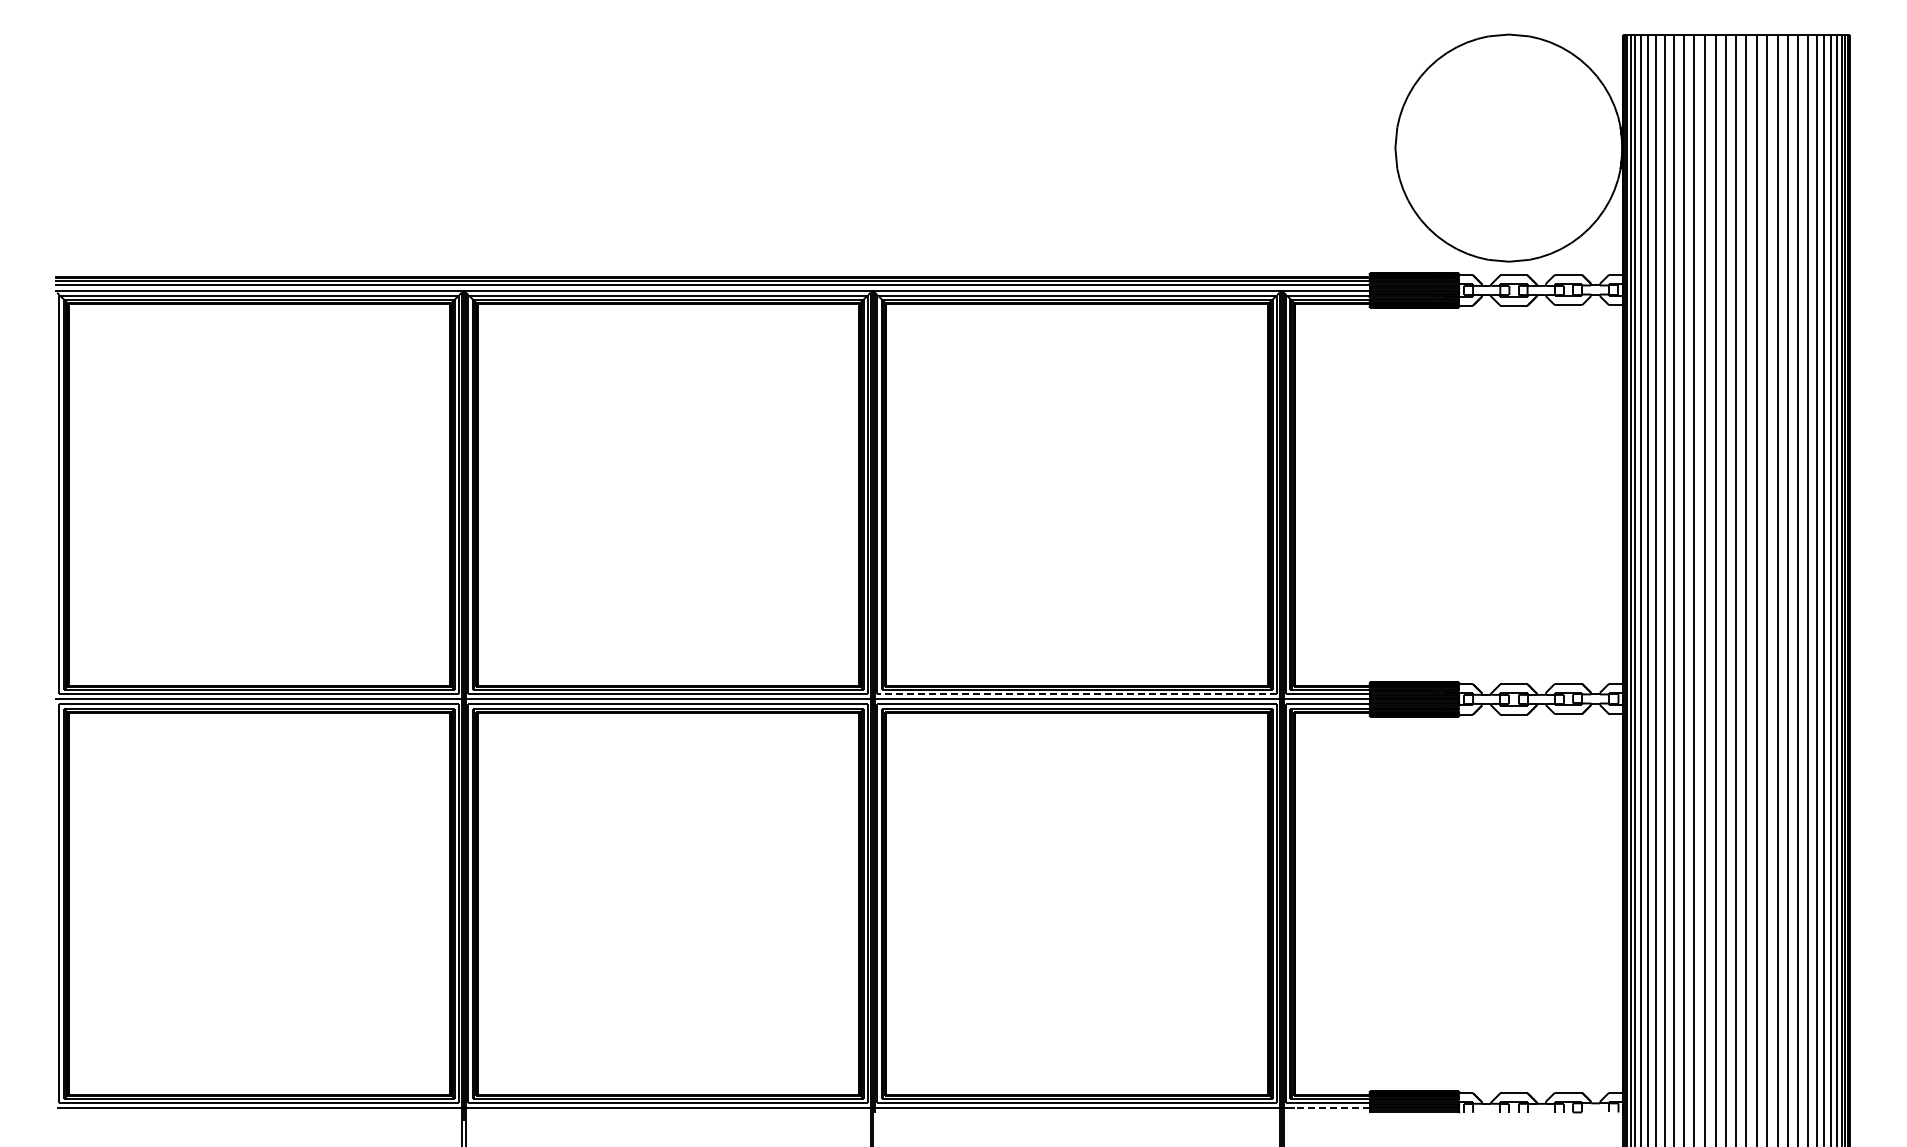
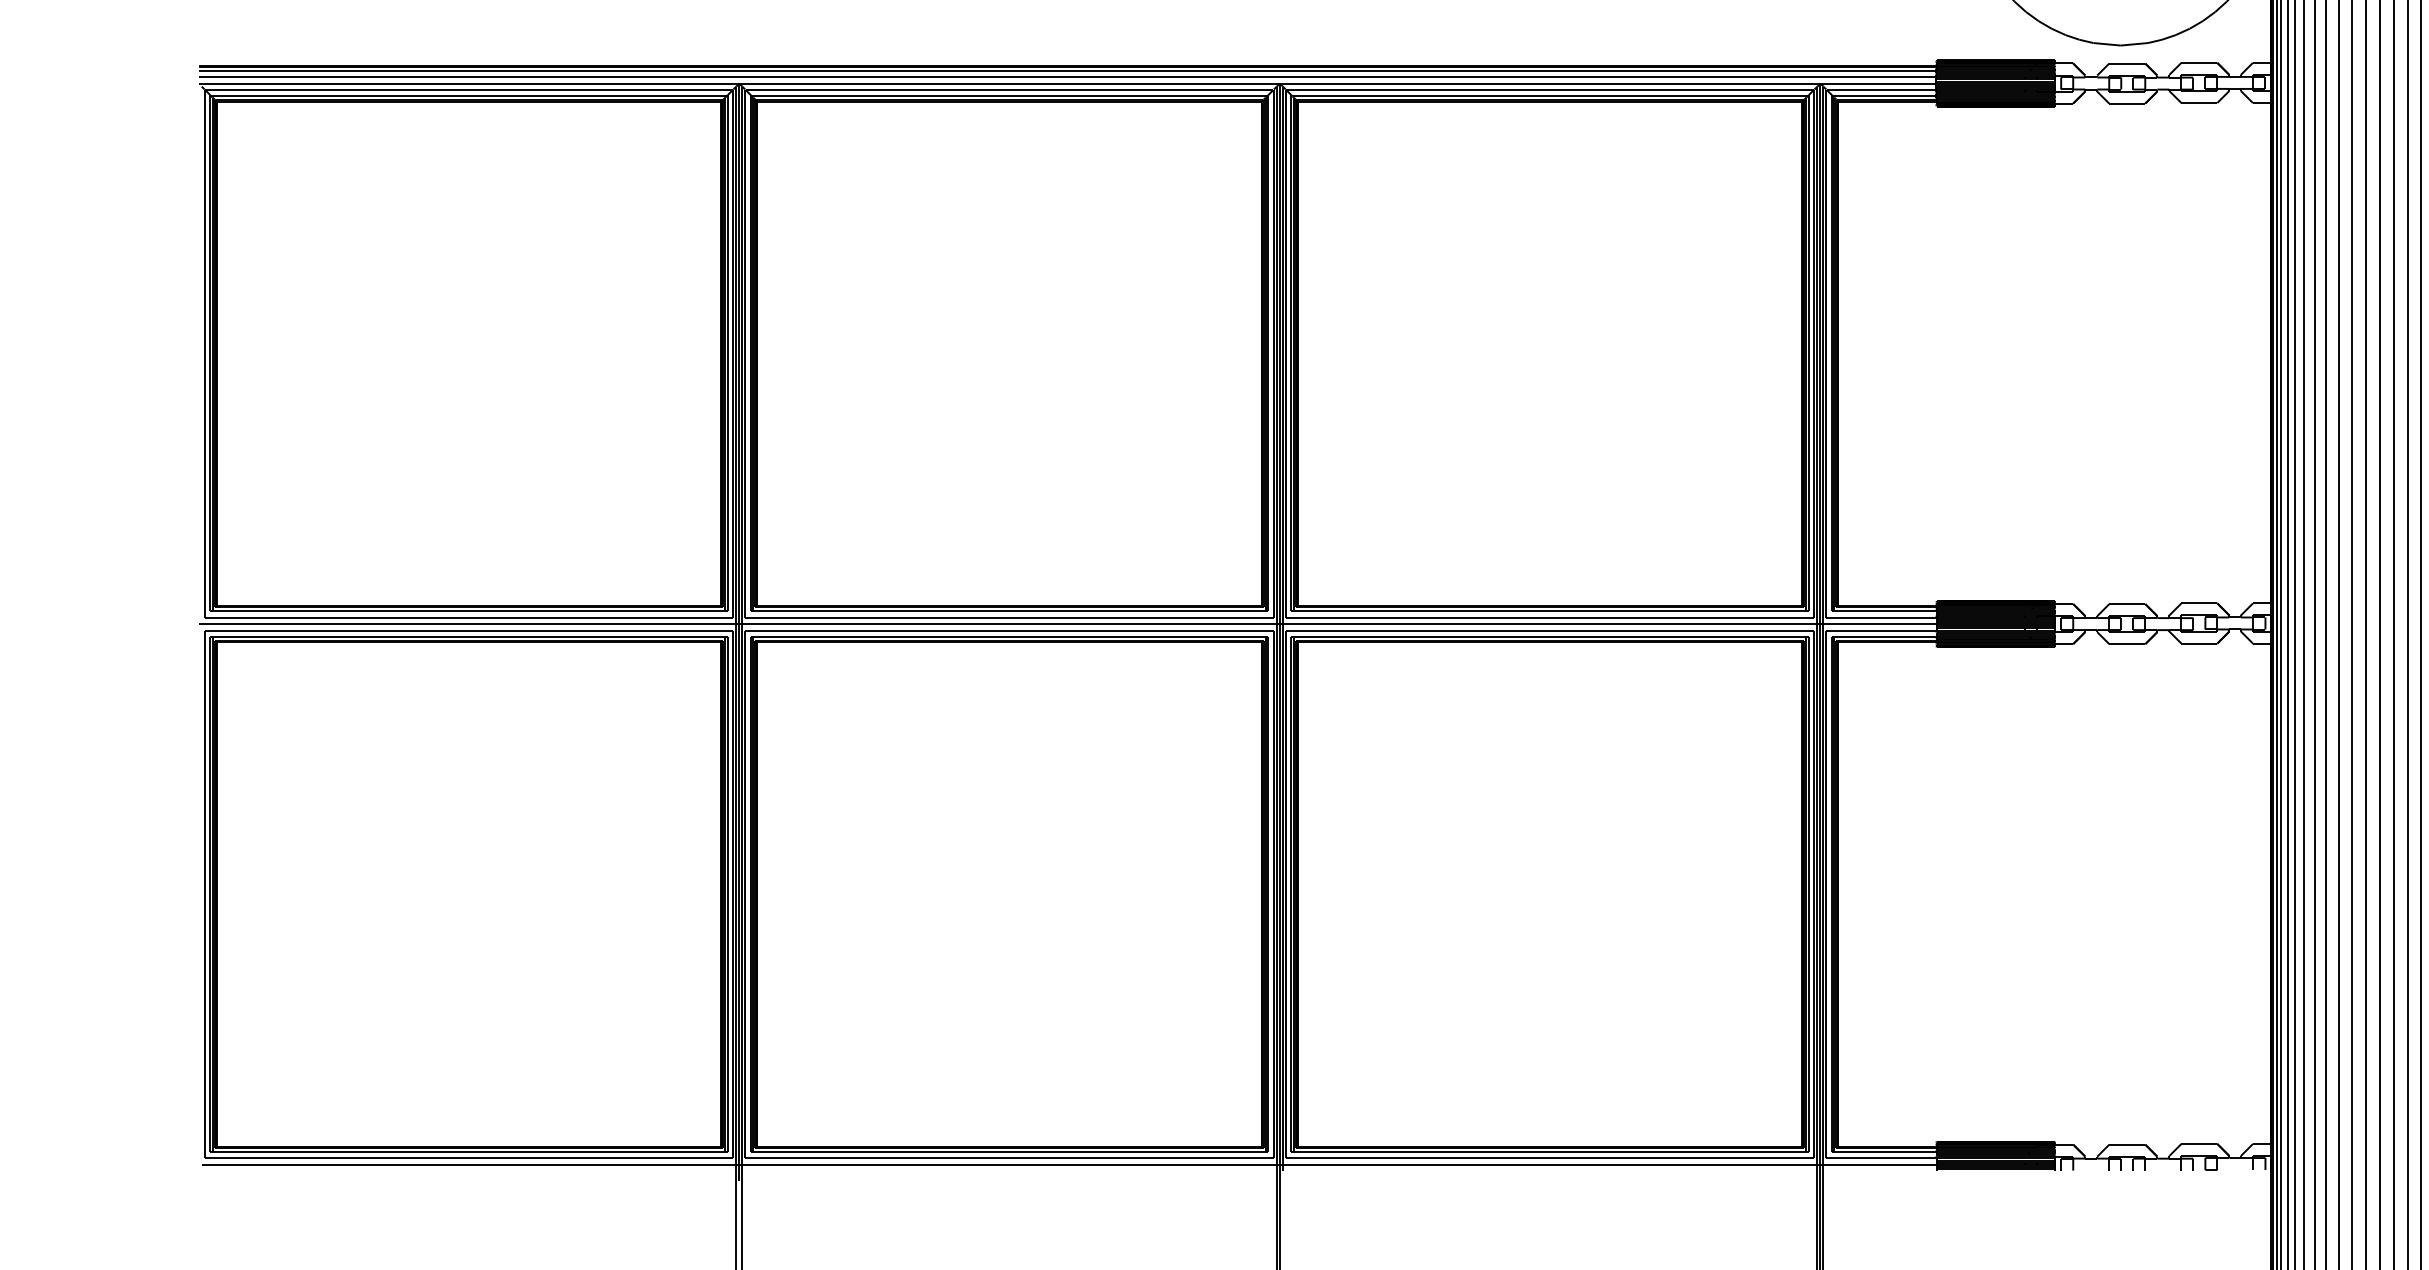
line: (1077, 694) -> (1550, 617), dashed -> solid
line: (1331, 1108) -> (1886, 1164), dashed -> solid

